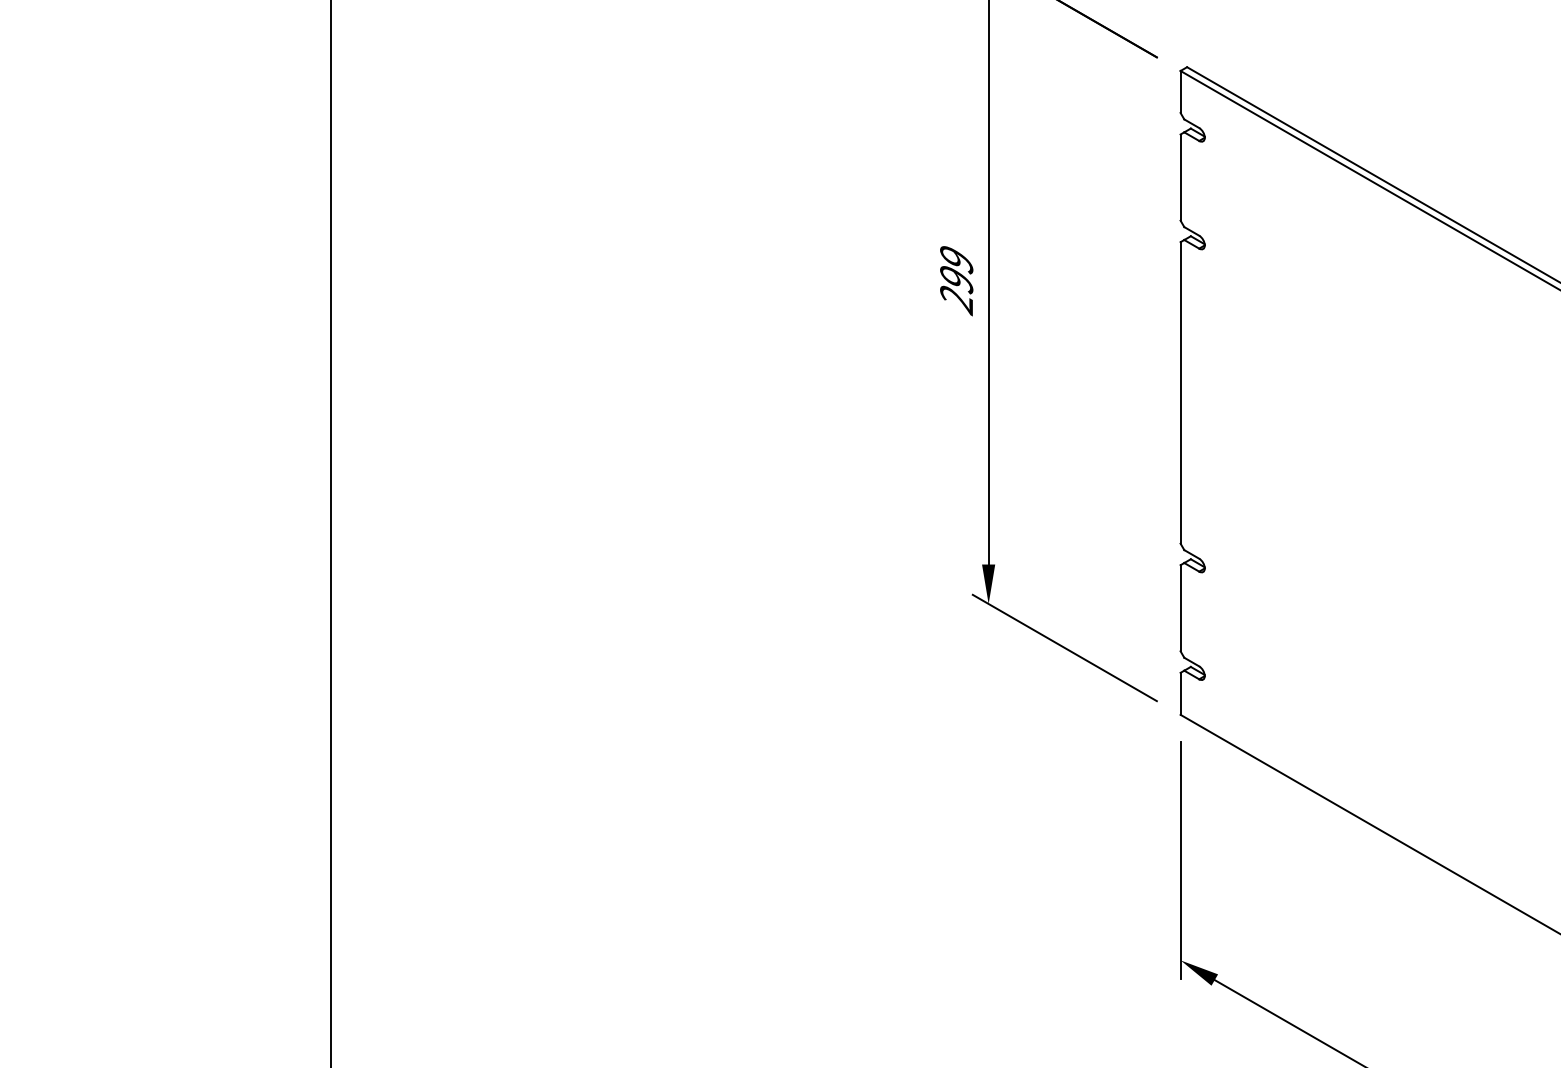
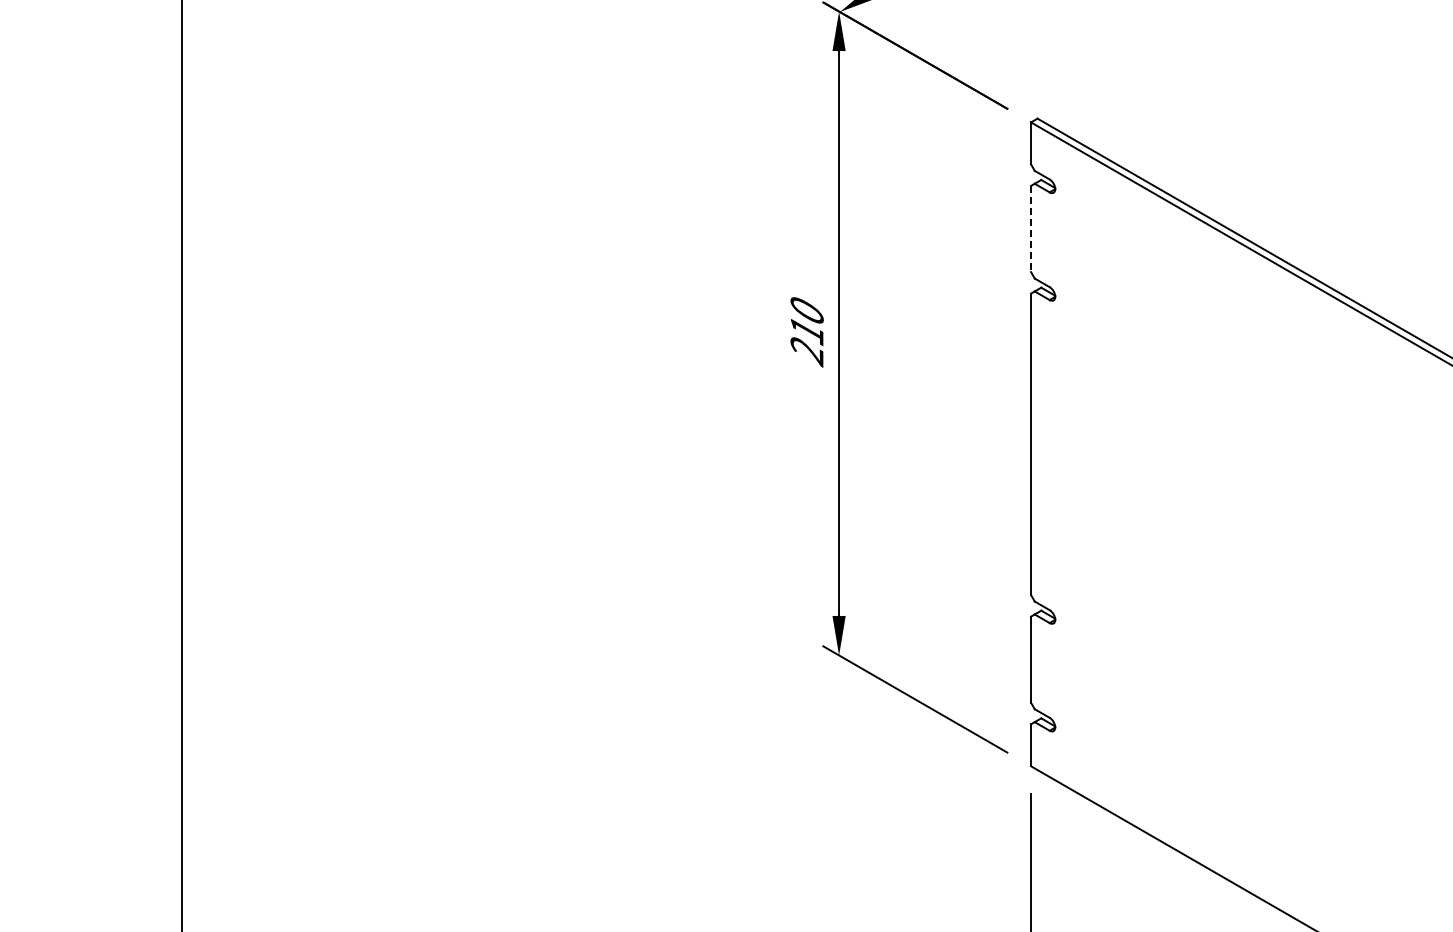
line: (1180, 178) -> (1030, 229), solid -> dashed
text: (956, 269) -> (806, 320), 299 -> 210

